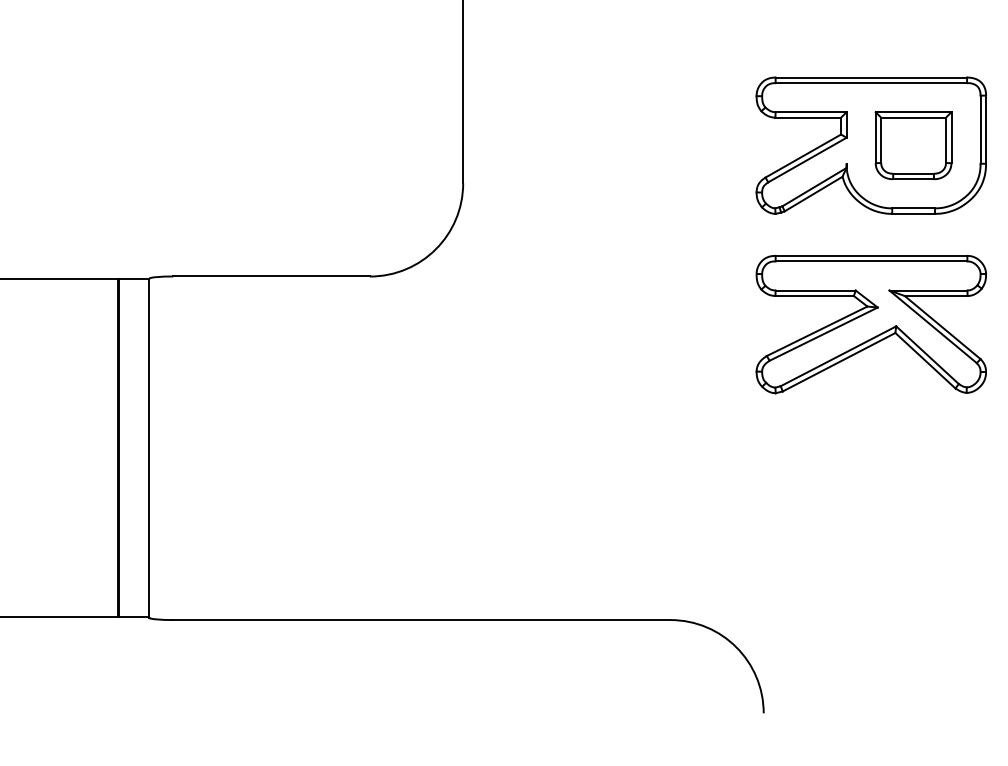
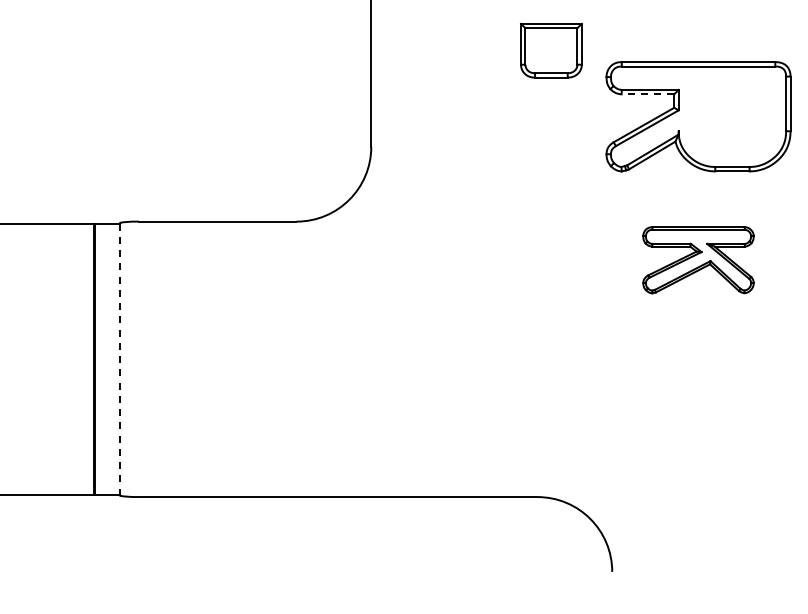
line: (807, 117) -> (647, 94), solid -> dashed
part: (913, 145) -> (551, 50), moved
part: (871, 325) -> (698, 260), size x0.6
line: (149, 448) -> (119, 359), solid -> dashed

